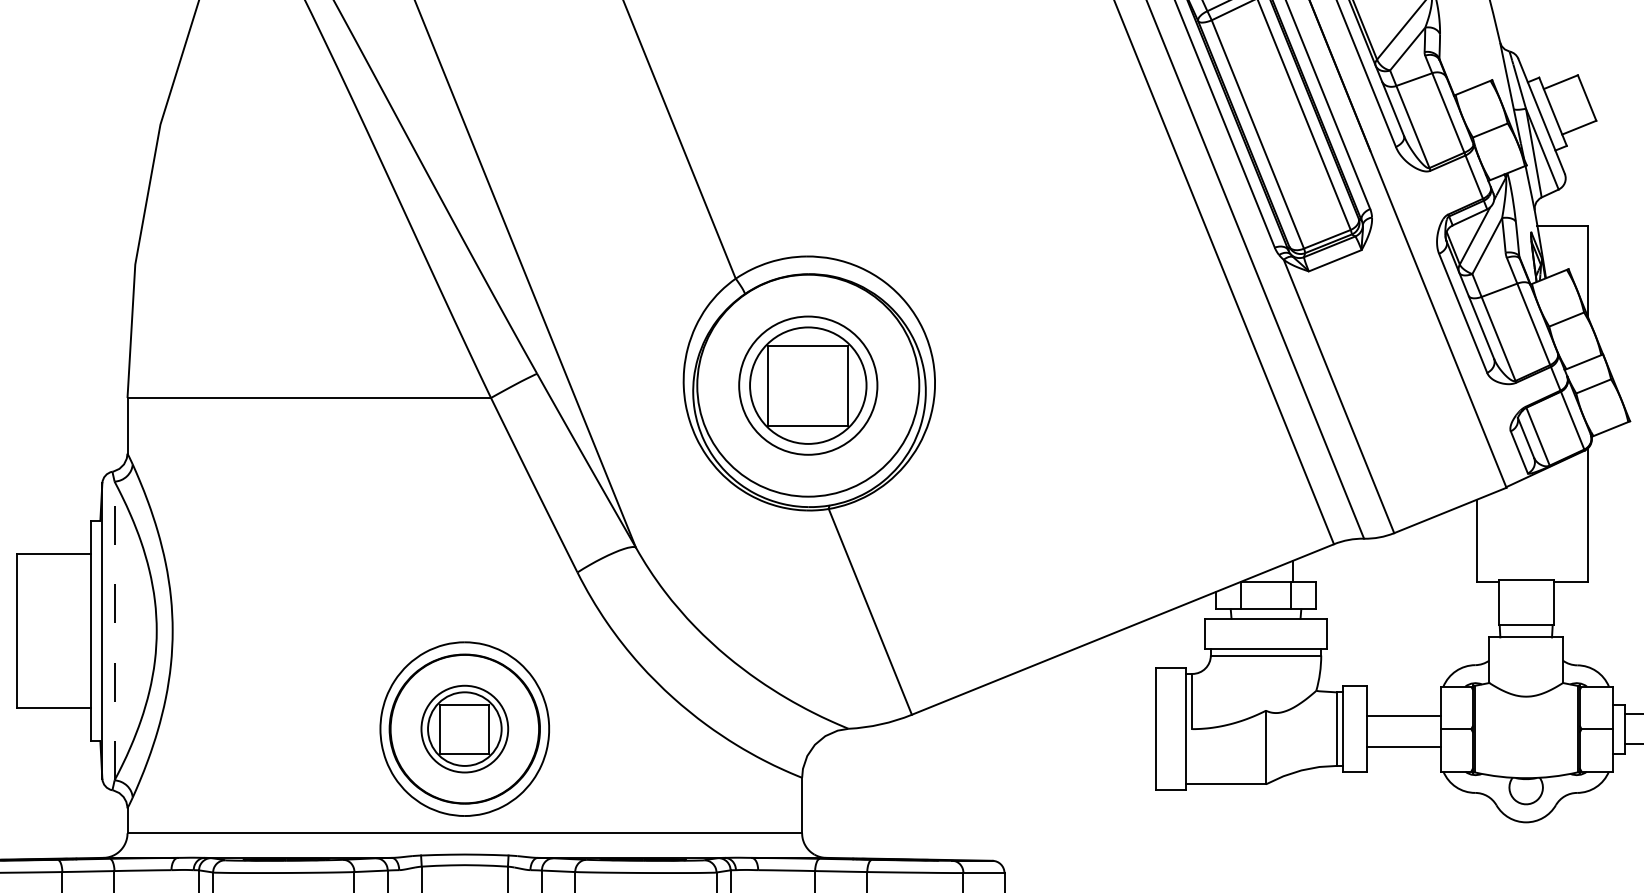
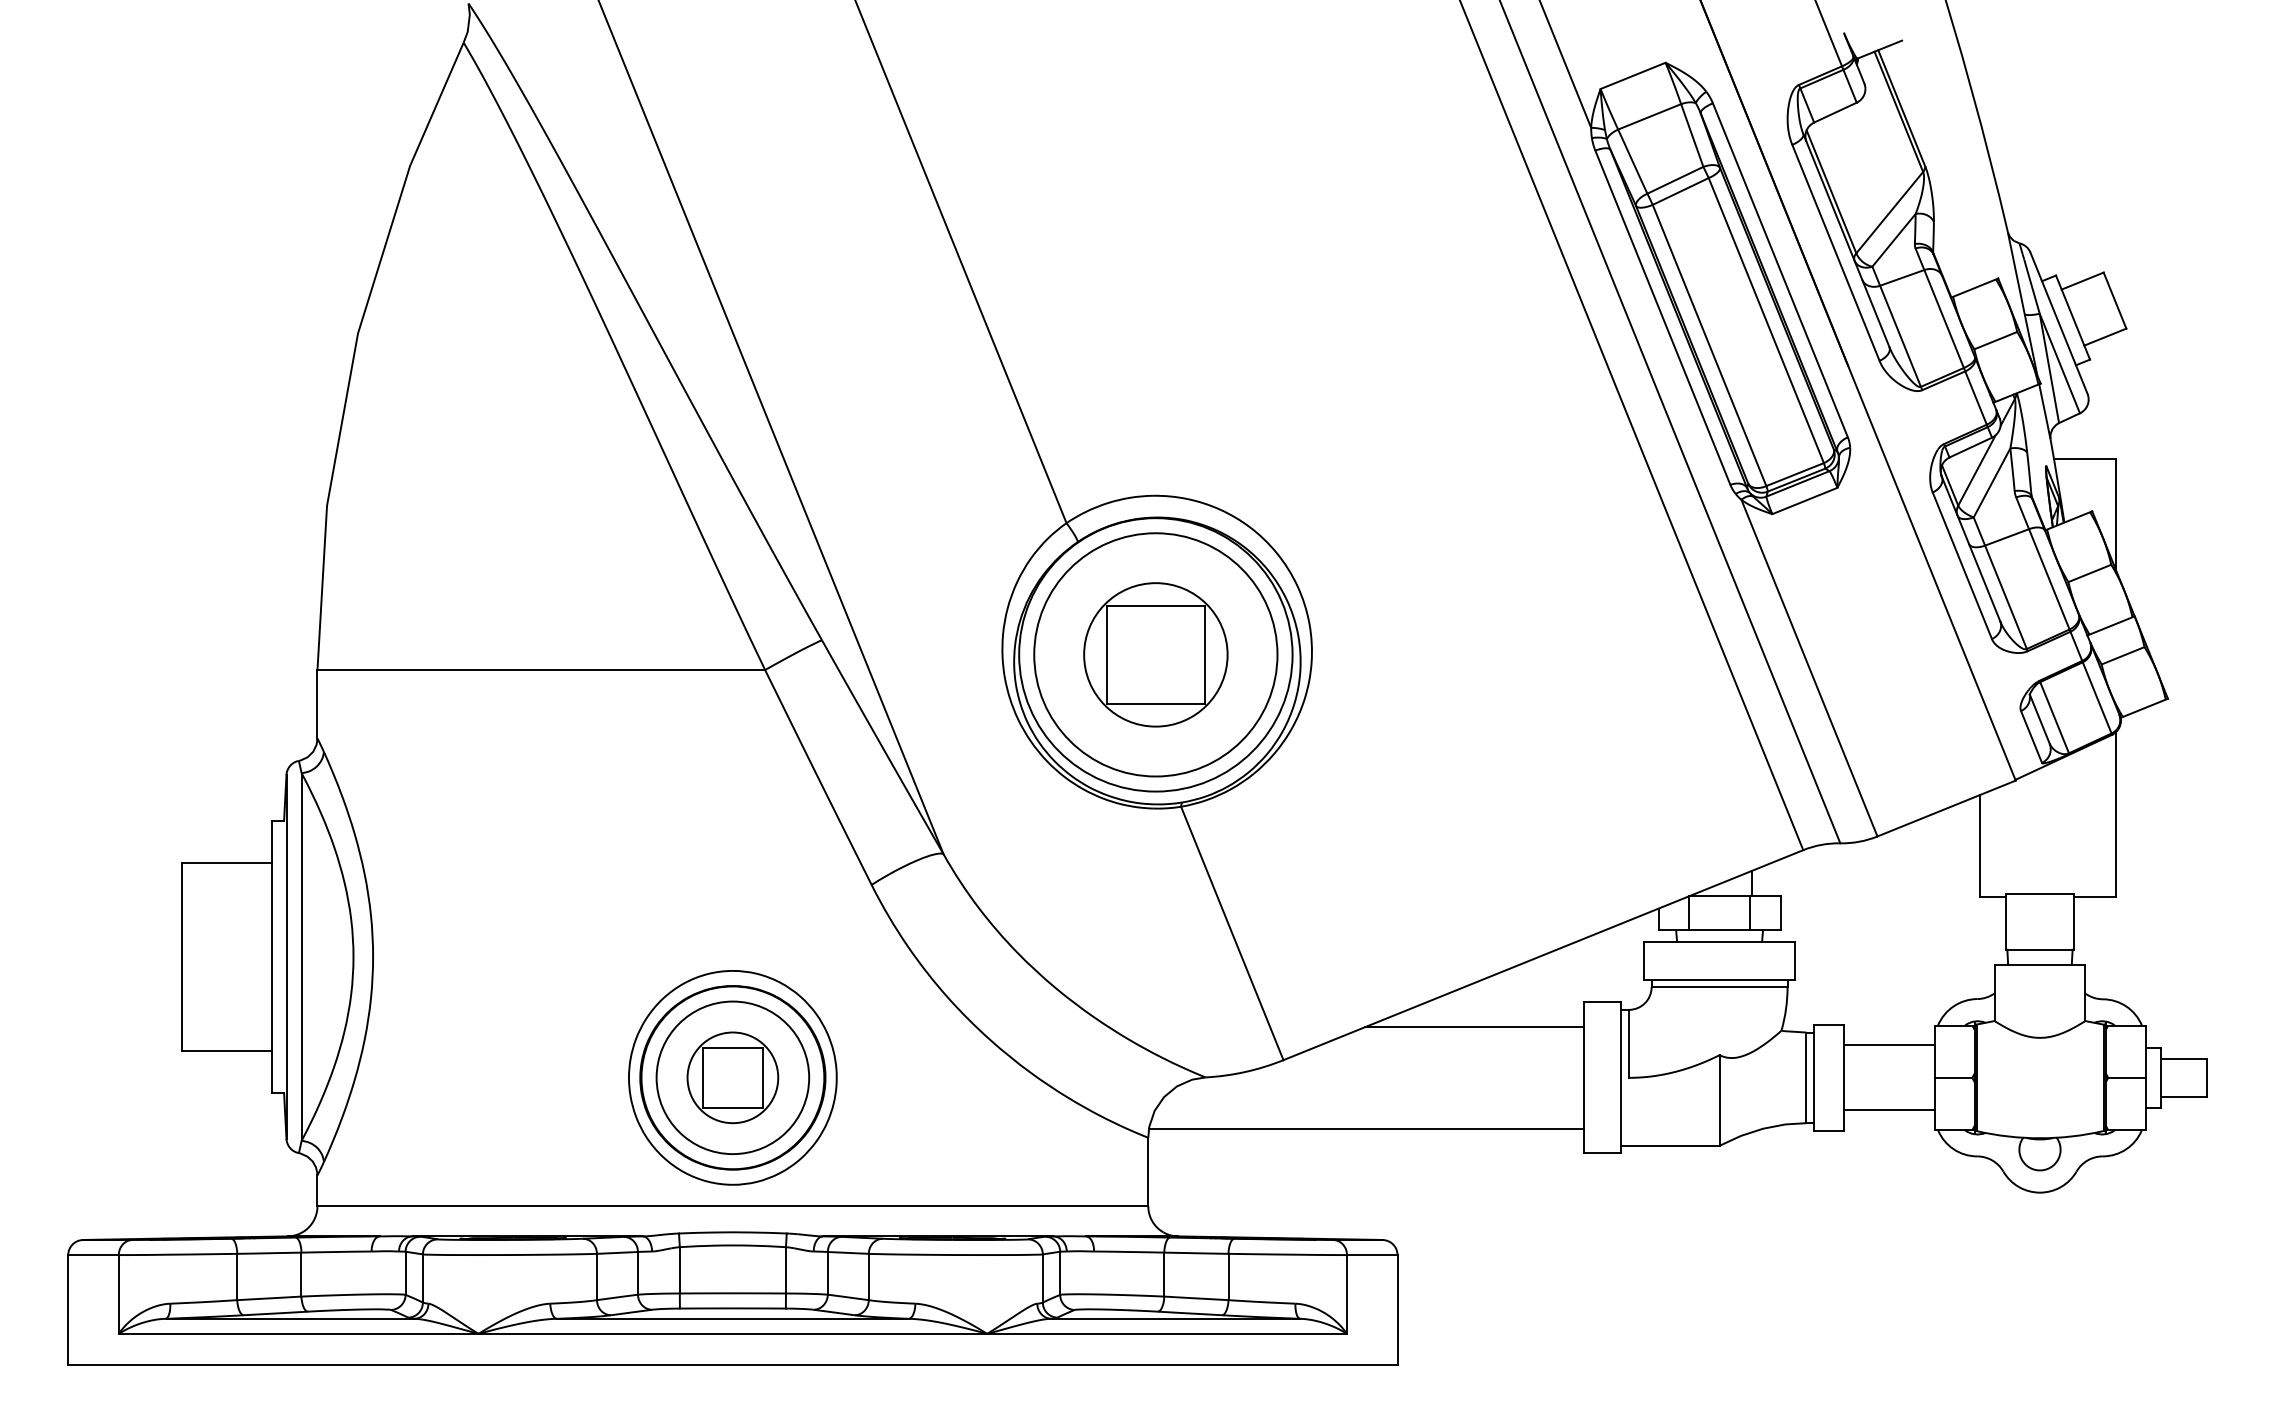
circle: (807, 385) -> (1155, 654), size x1.43
line: (114, 631) -> (301, 957), dashed -> solid
line: (1067, 688) -> (1474, 1027), added
line: (1404, 715) -> (1889, 1110), moved
circle: (464, 728) -> (732, 1077), size x1.43
line: (1404, 747) -> (1889, 1045), moved
line: (979, 770) -> (1366, 1128), added

